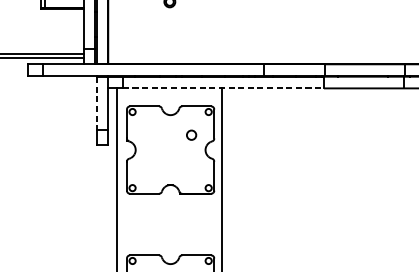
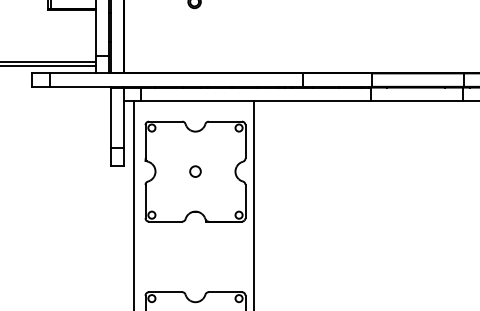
line: (223, 88) -> (256, 101), dashed -> solid
line: (96, 103) -> (110, 118), dashed -> solid
circle: (191, 135) -> (195, 171), moved

